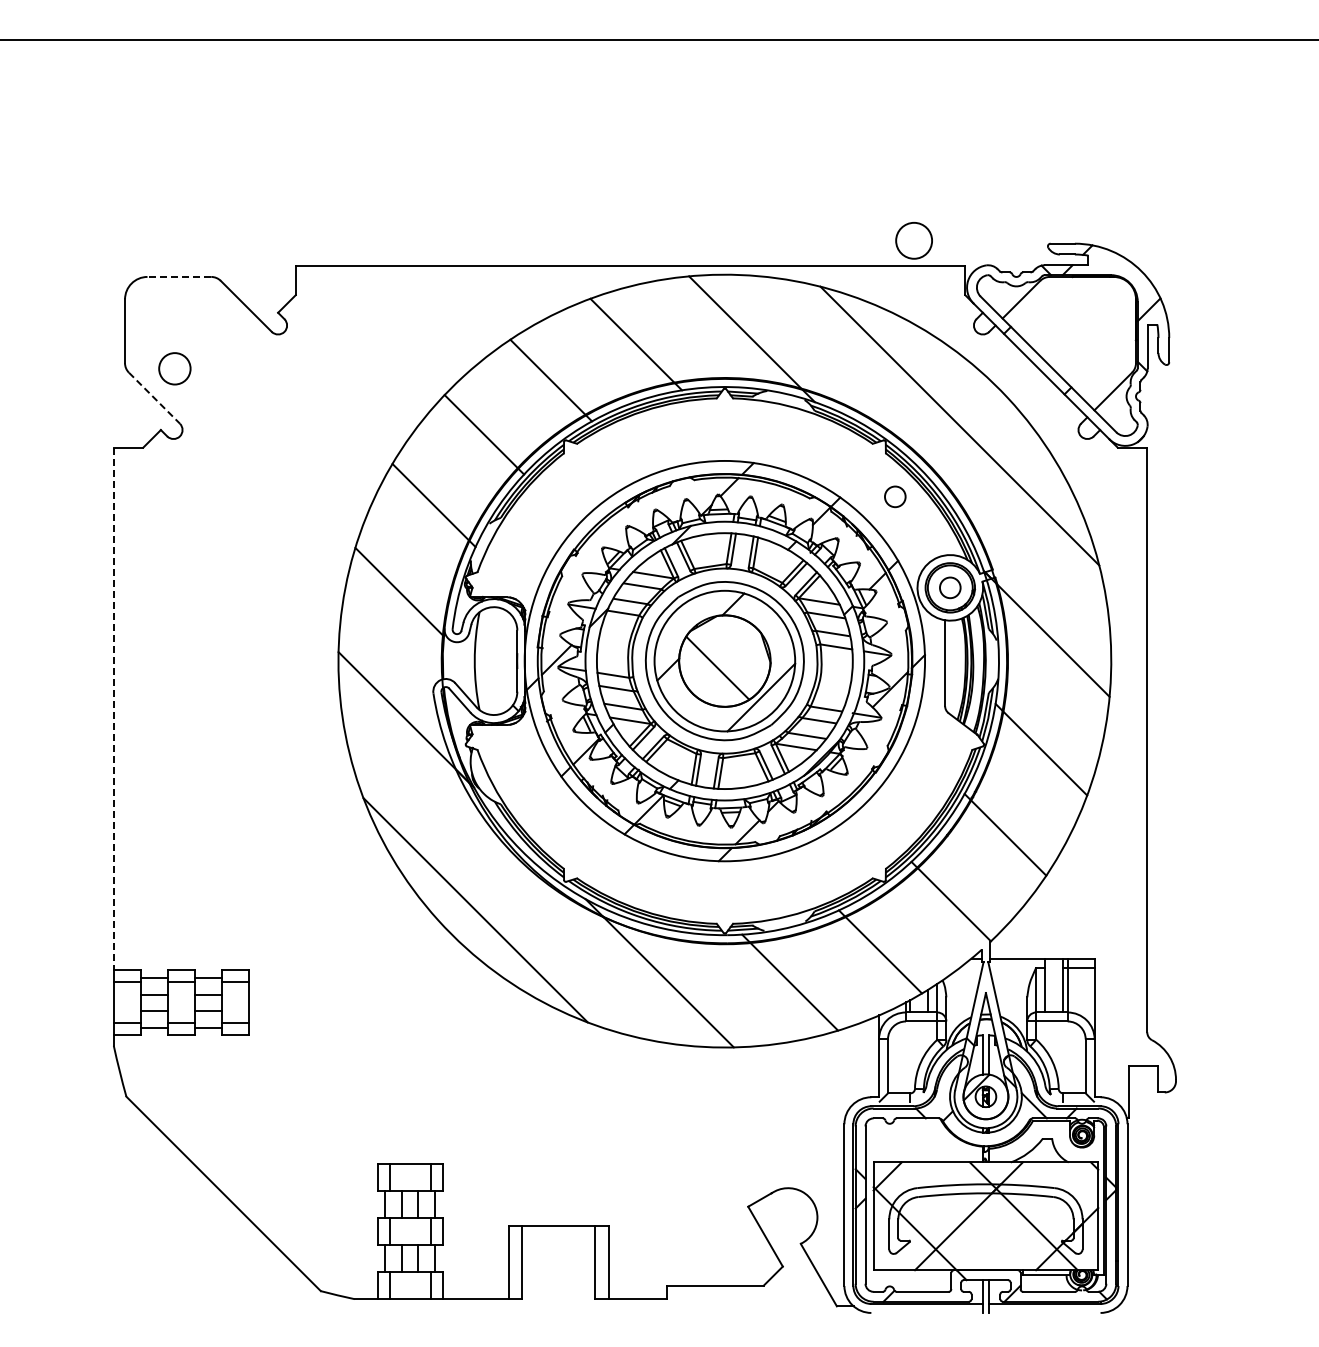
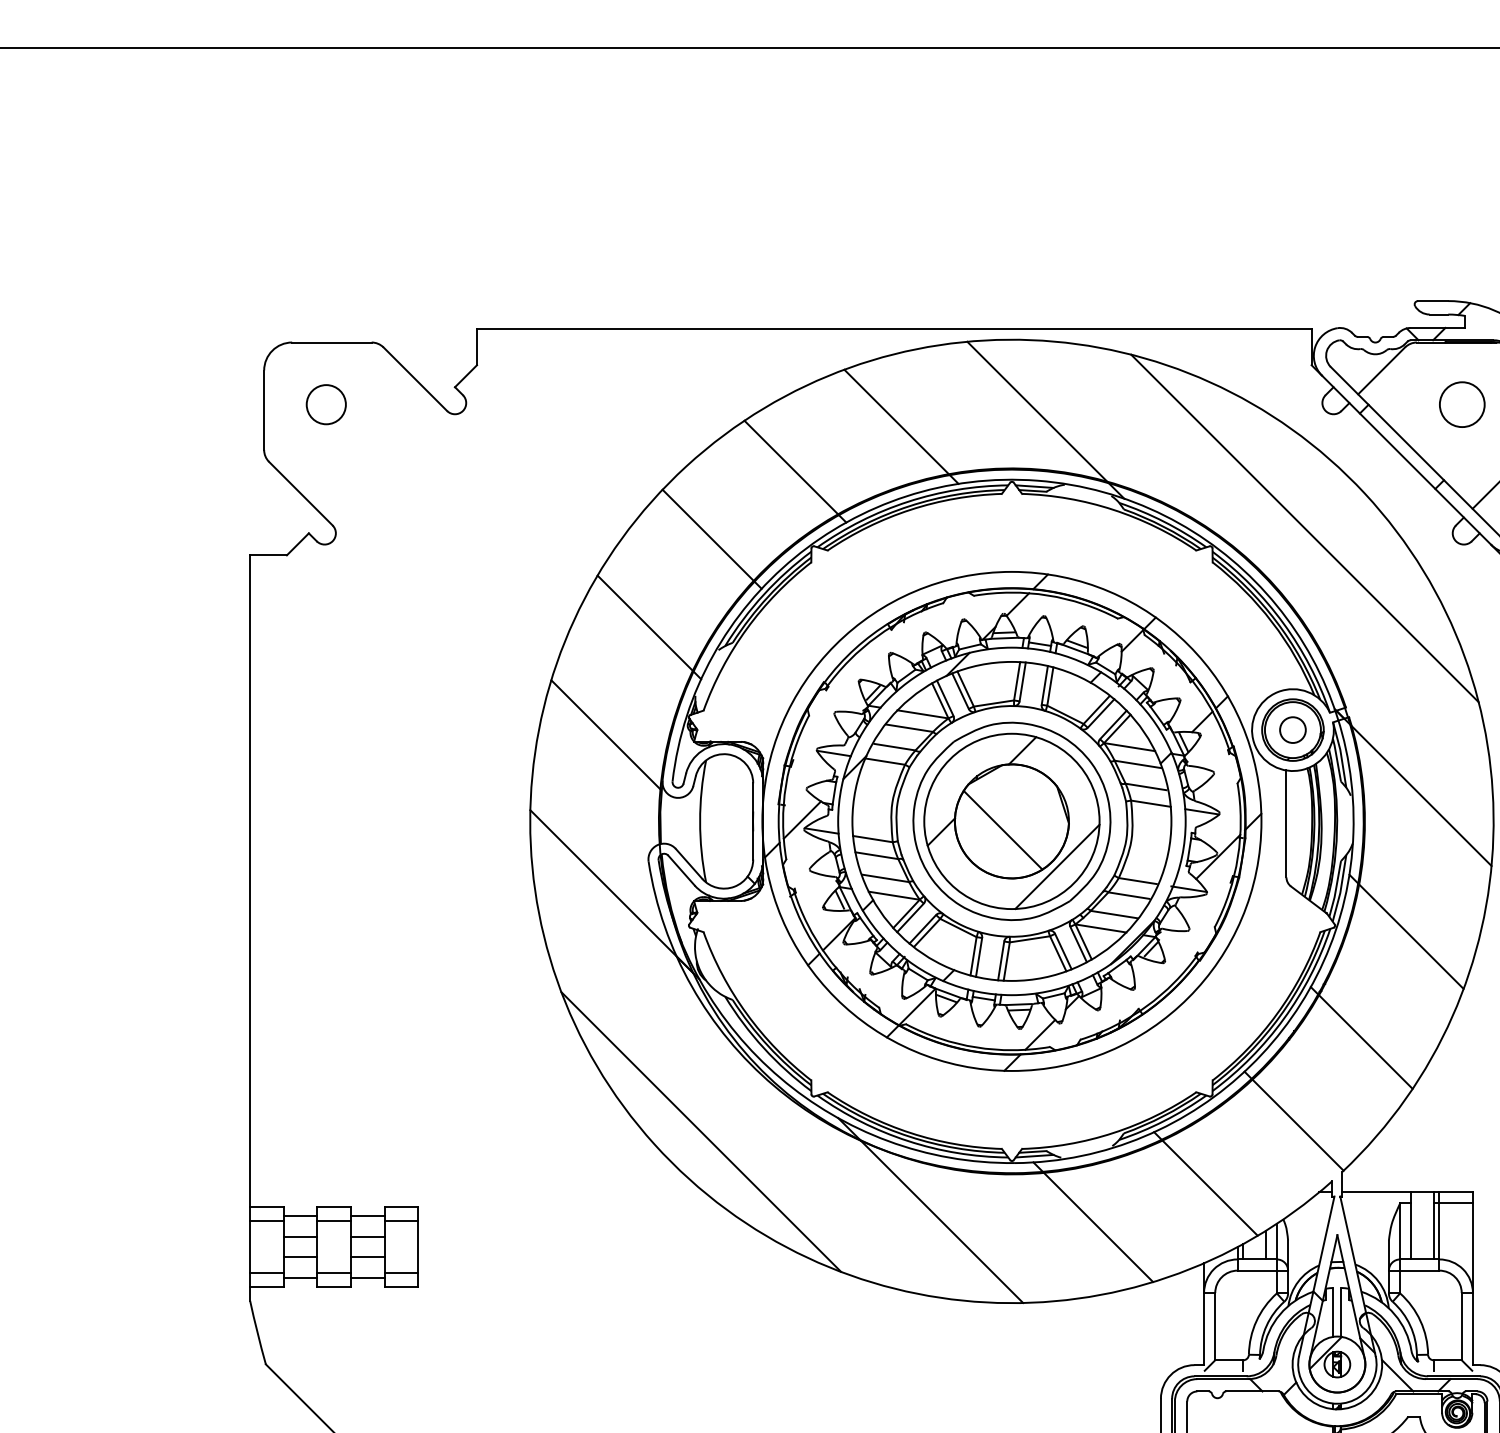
circle: (913, 240) -> (1461, 404), moved
line: (179, 276) -> (332, 341), dashed -> solid
circle: (174, 368) -> (325, 404), moved
line: (154, 398) -> (300, 494), dashed -> solid
circle: (895, 496) -> (1224, 616), removed
line: (113, 709) -> (249, 881), dashed -> solid

